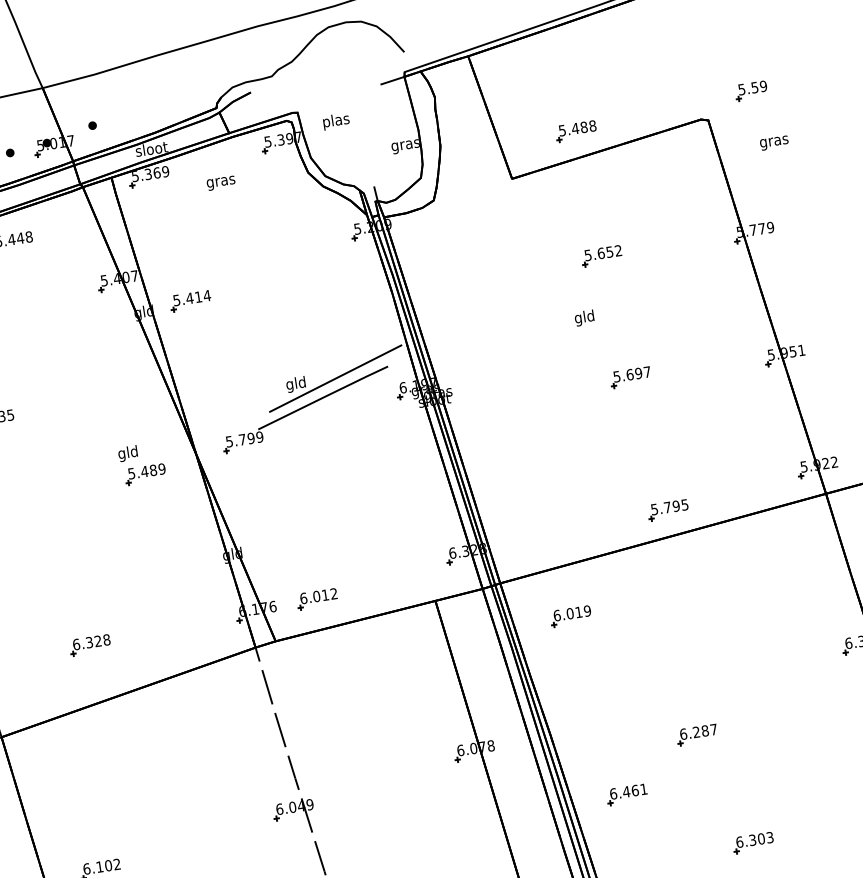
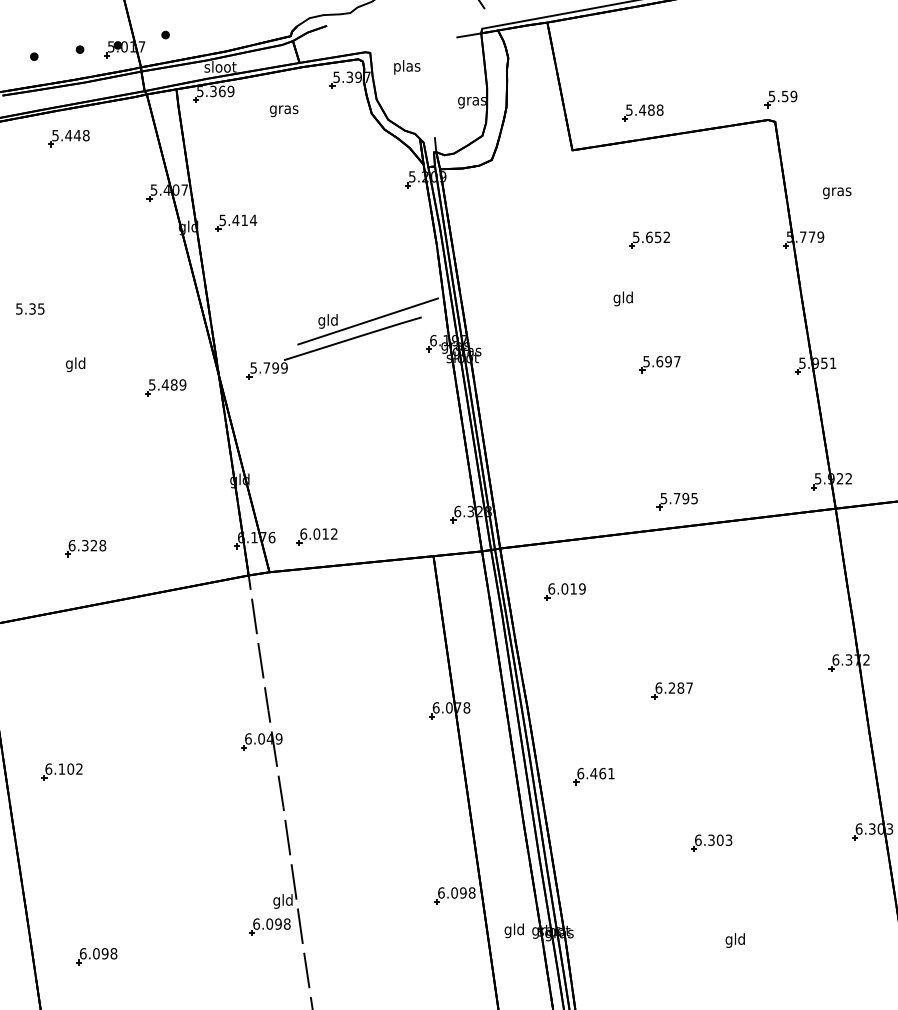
part: (750, 91) -> (780, 99), moved
text: (774, 143) -> (837, 193), moved
text: (127, 453) -> (75, 364), moved
part: (696, 734) -> (671, 690), moved

